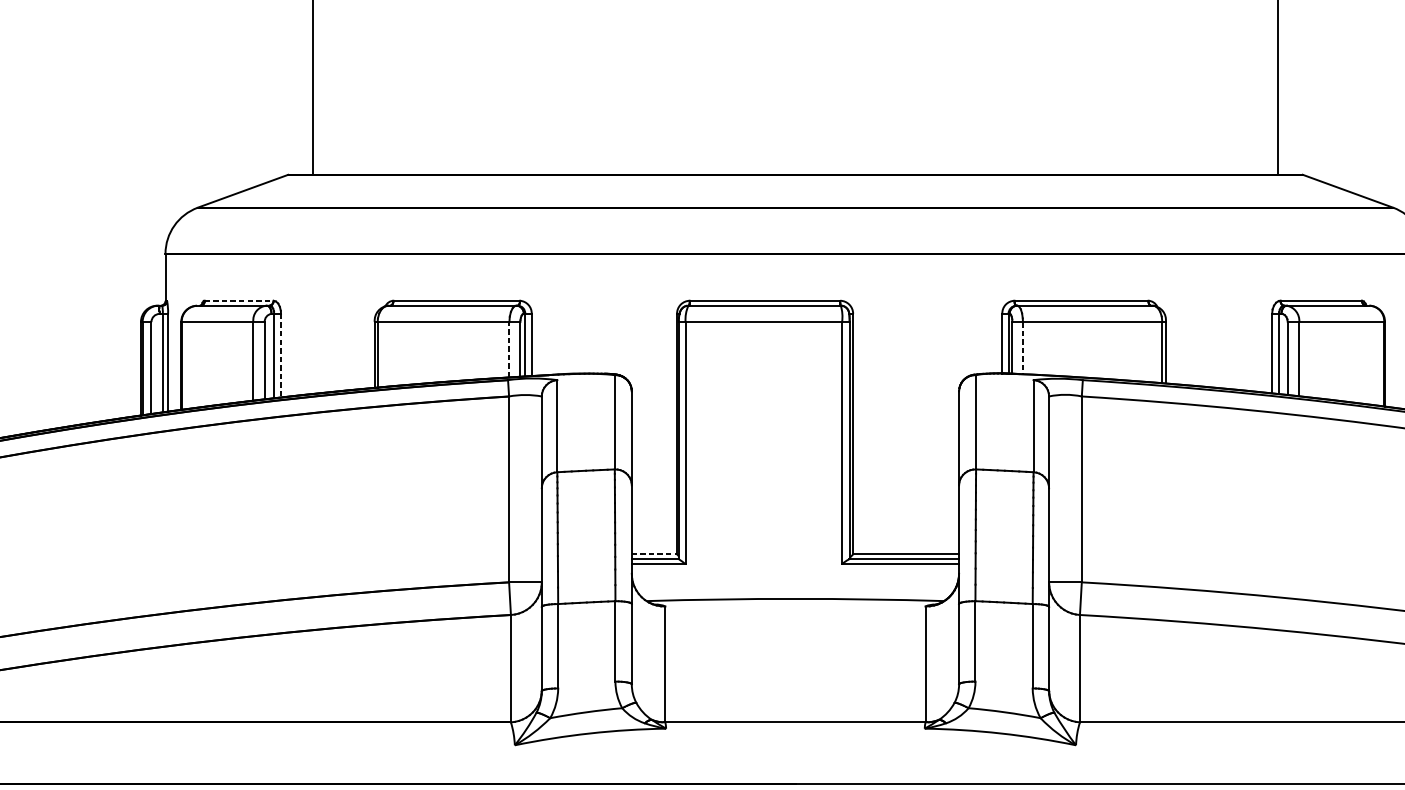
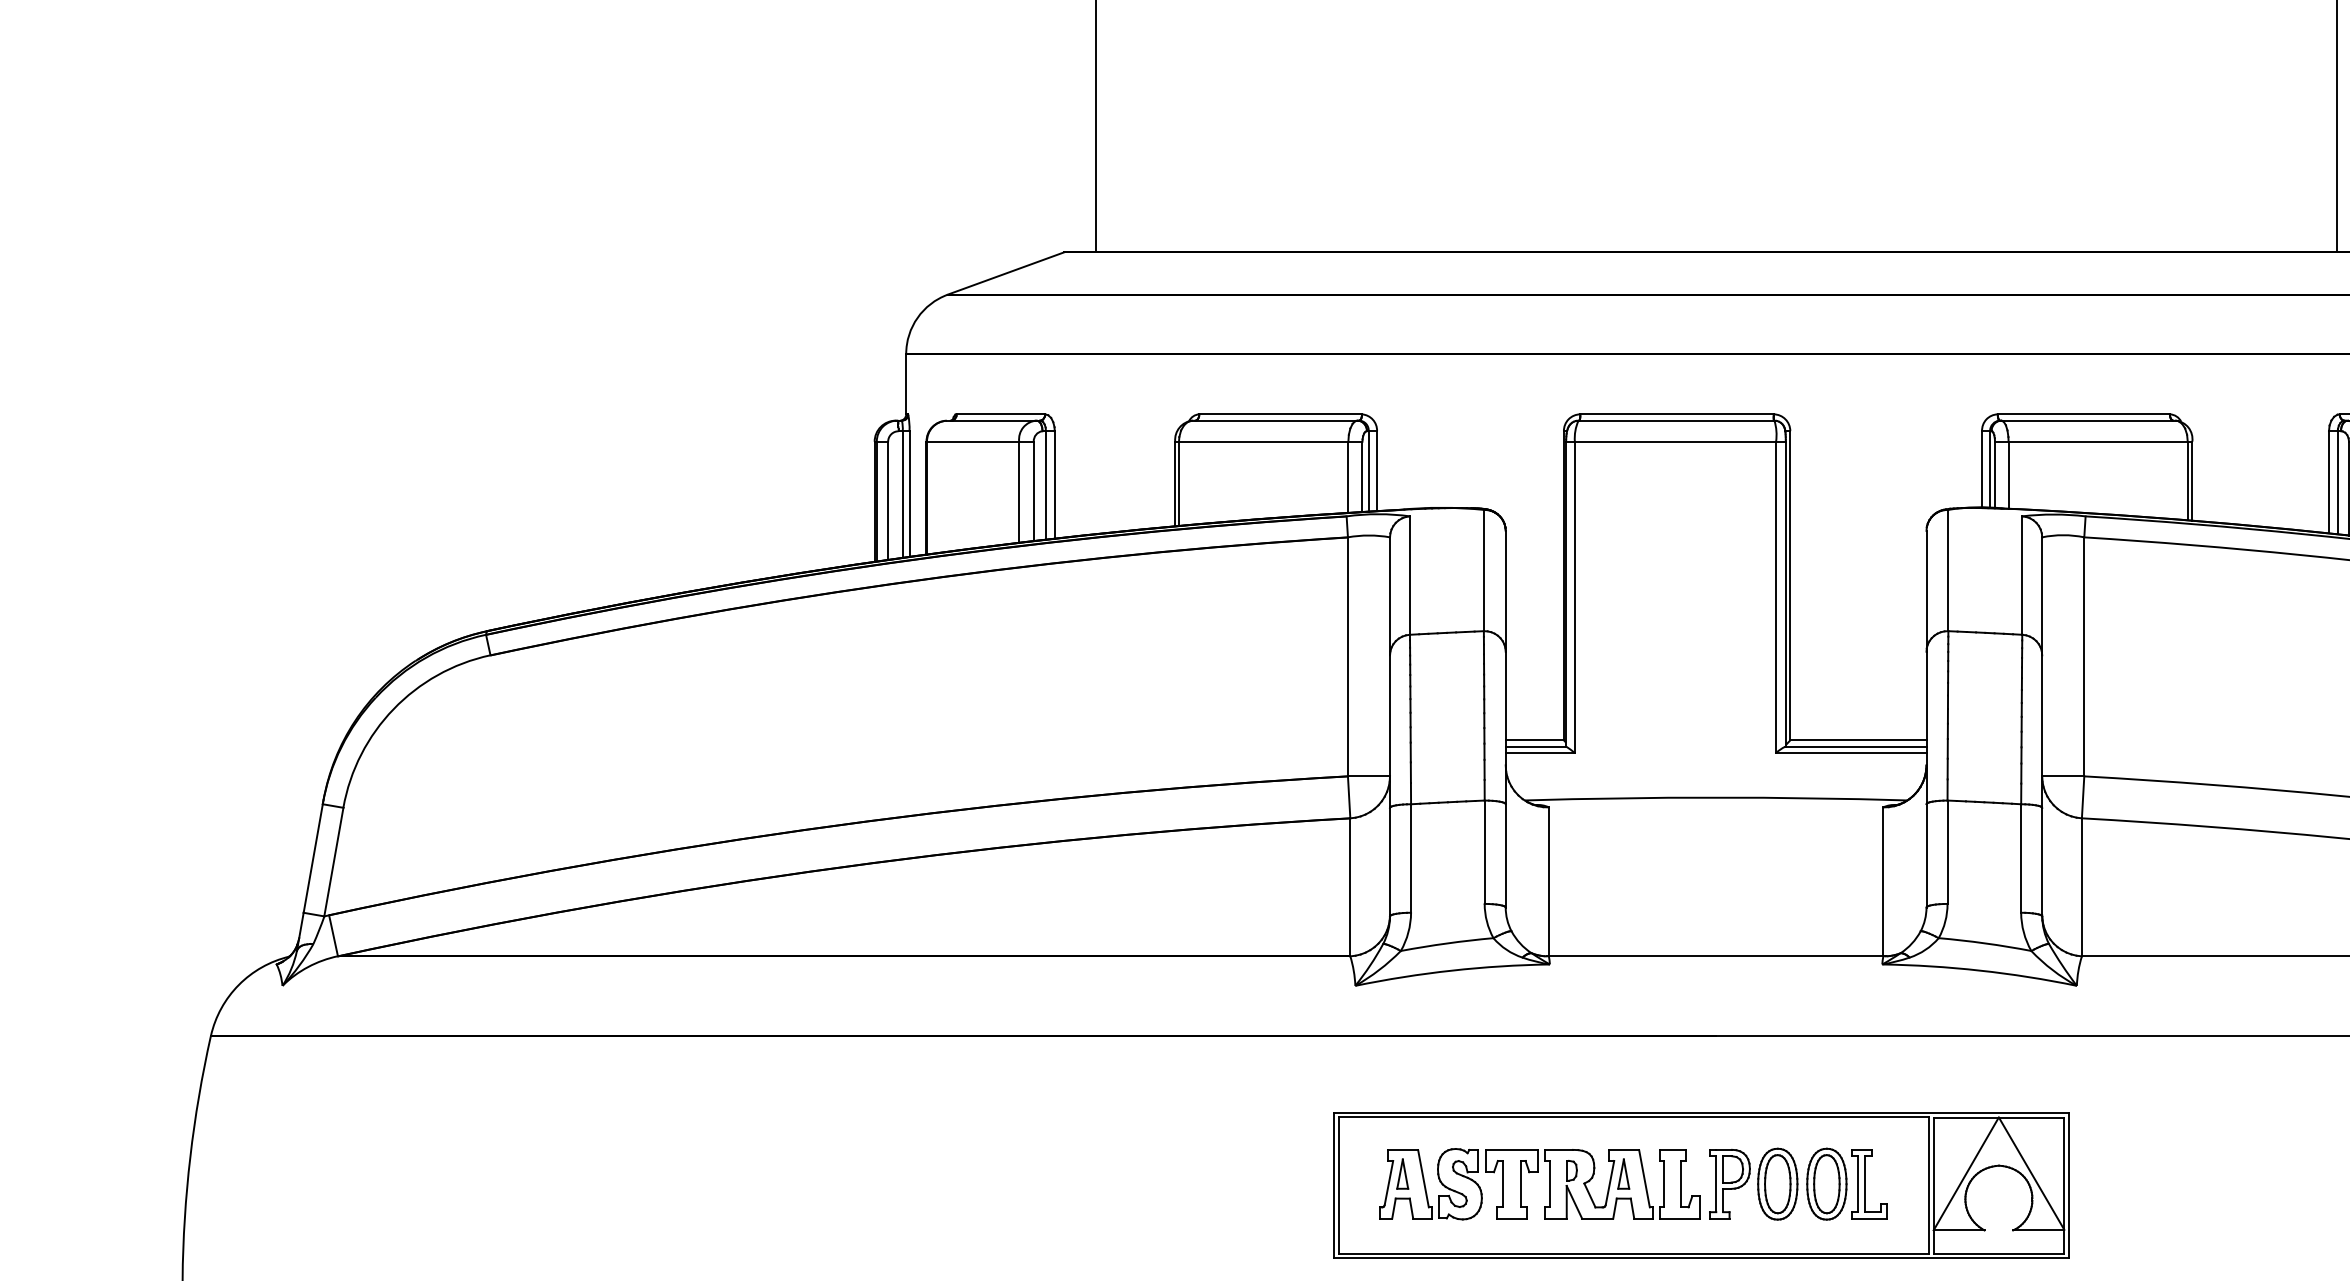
line: (239, 300) -> (1001, 414), dashed -> solid
line: (1022, 348) -> (2008, 475), dashed -> solid
line: (509, 349) -> (1348, 477), dashed -> solid
line: (280, 356) -> (1054, 485), dashed -> solid
line: (654, 554) -> (1535, 740), dashed -> solid

